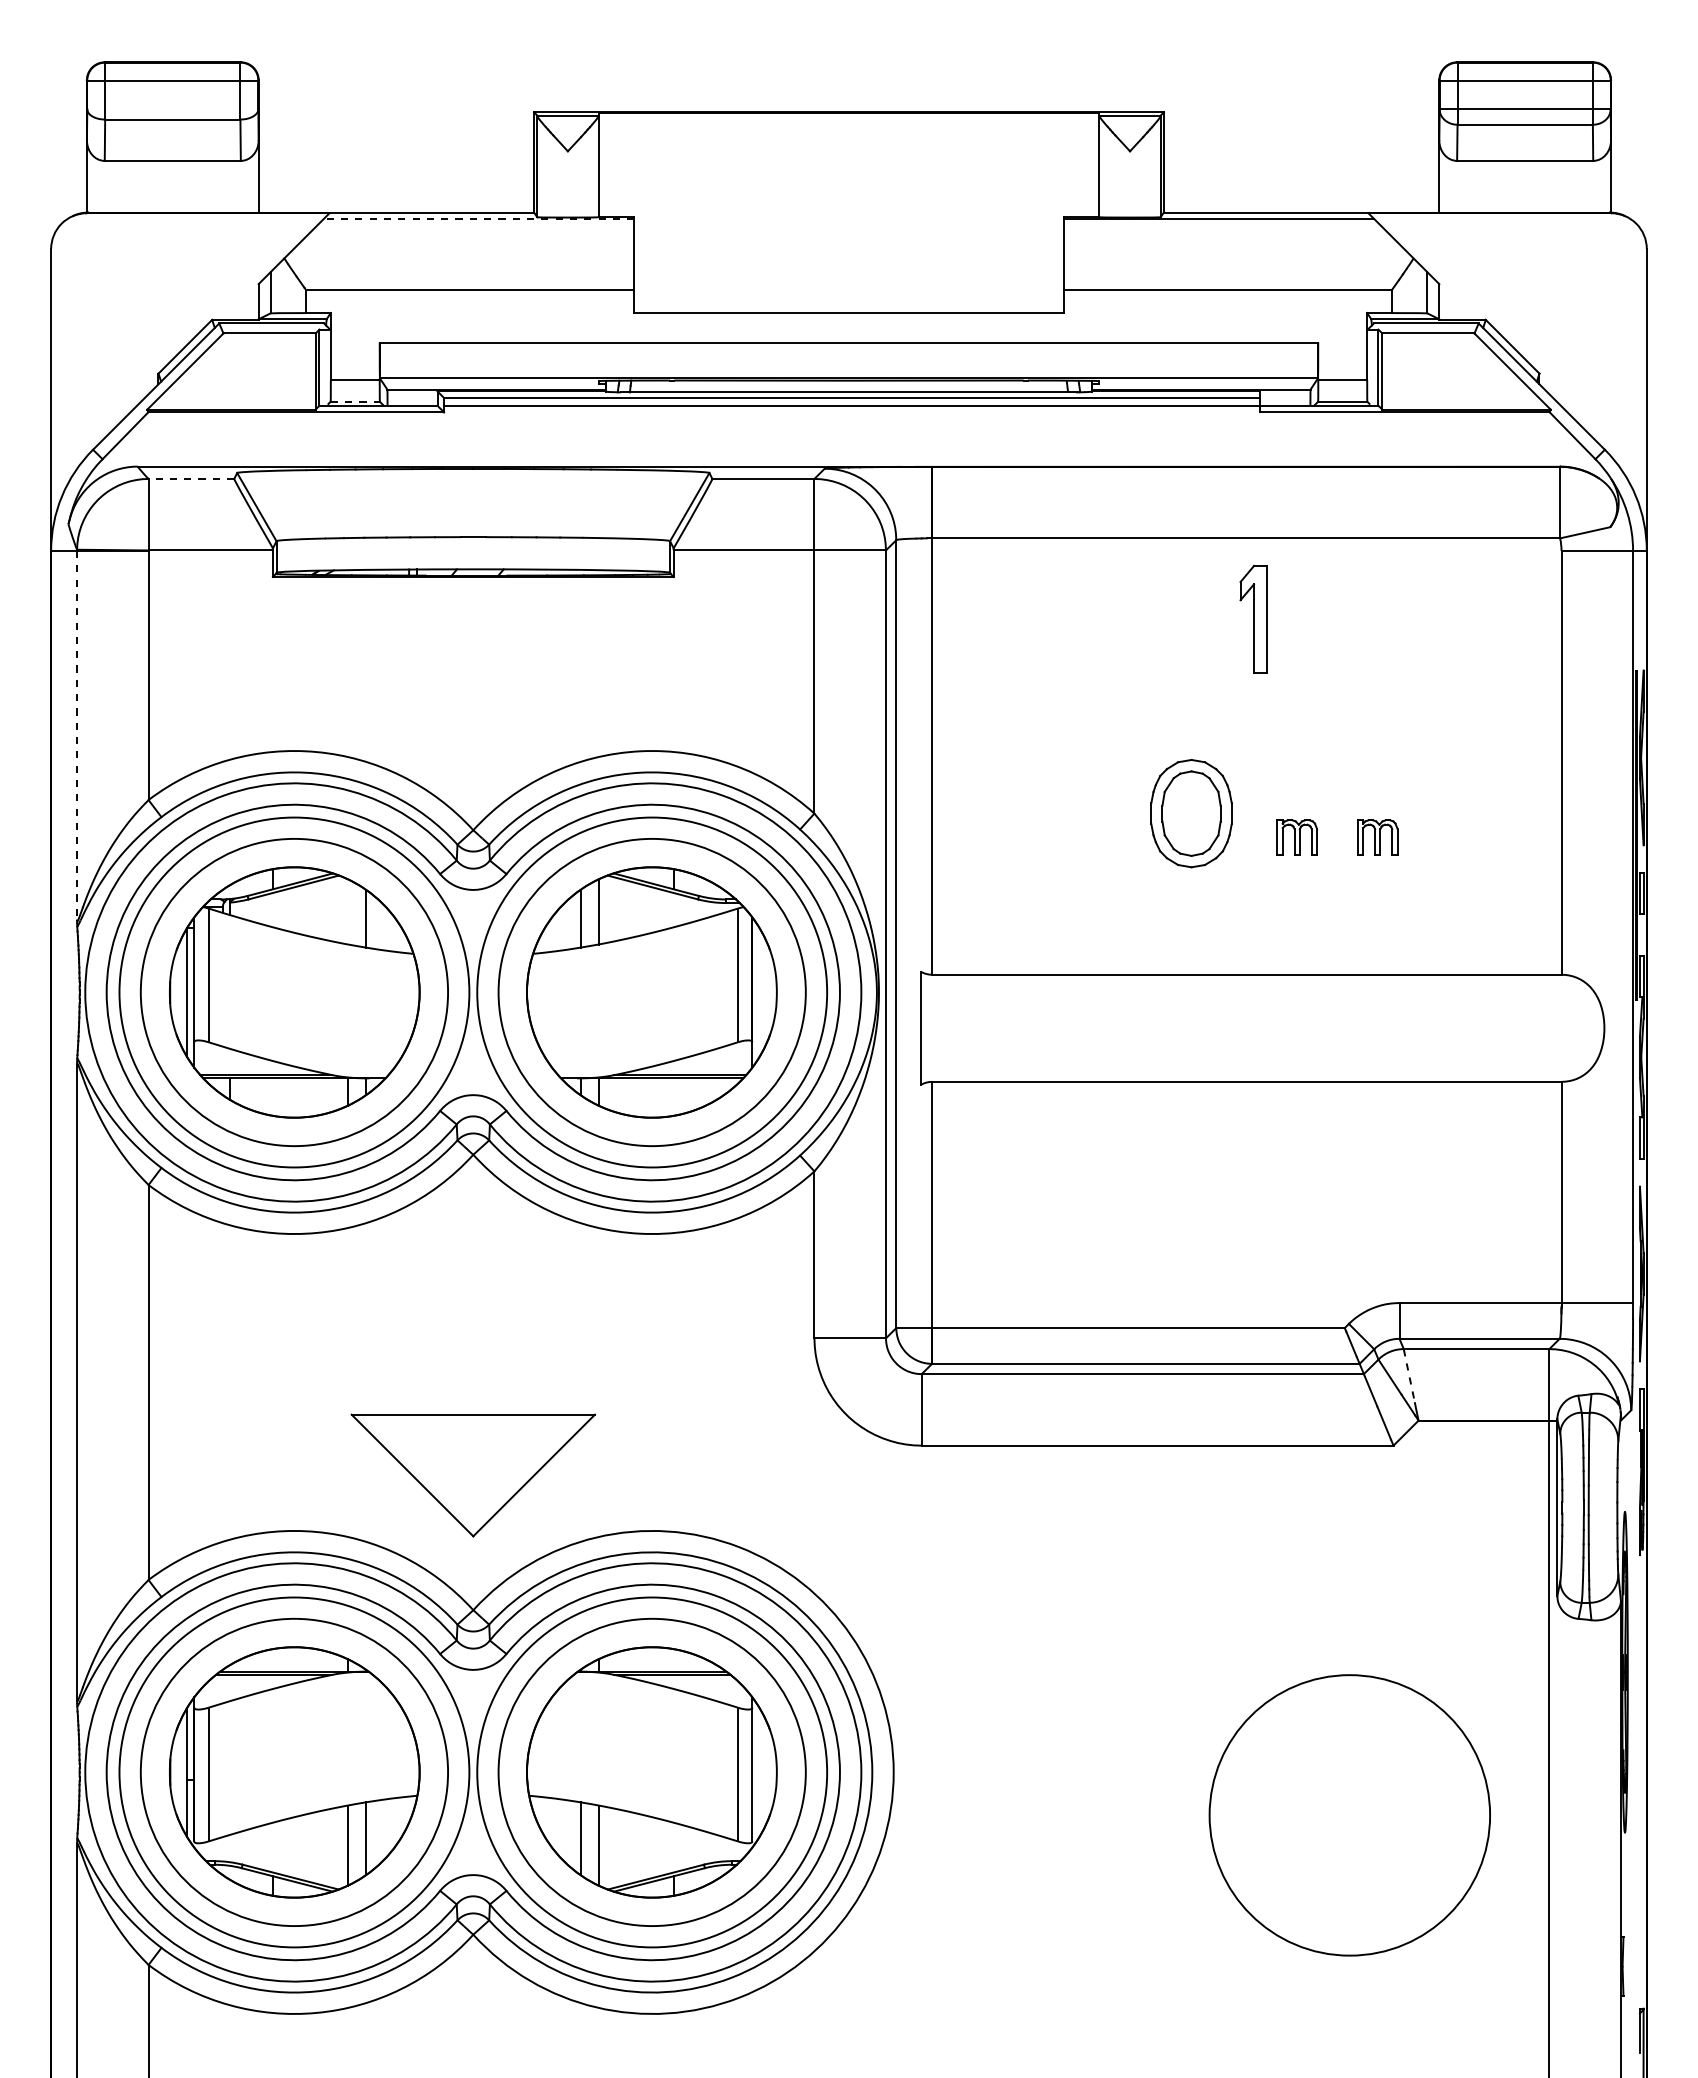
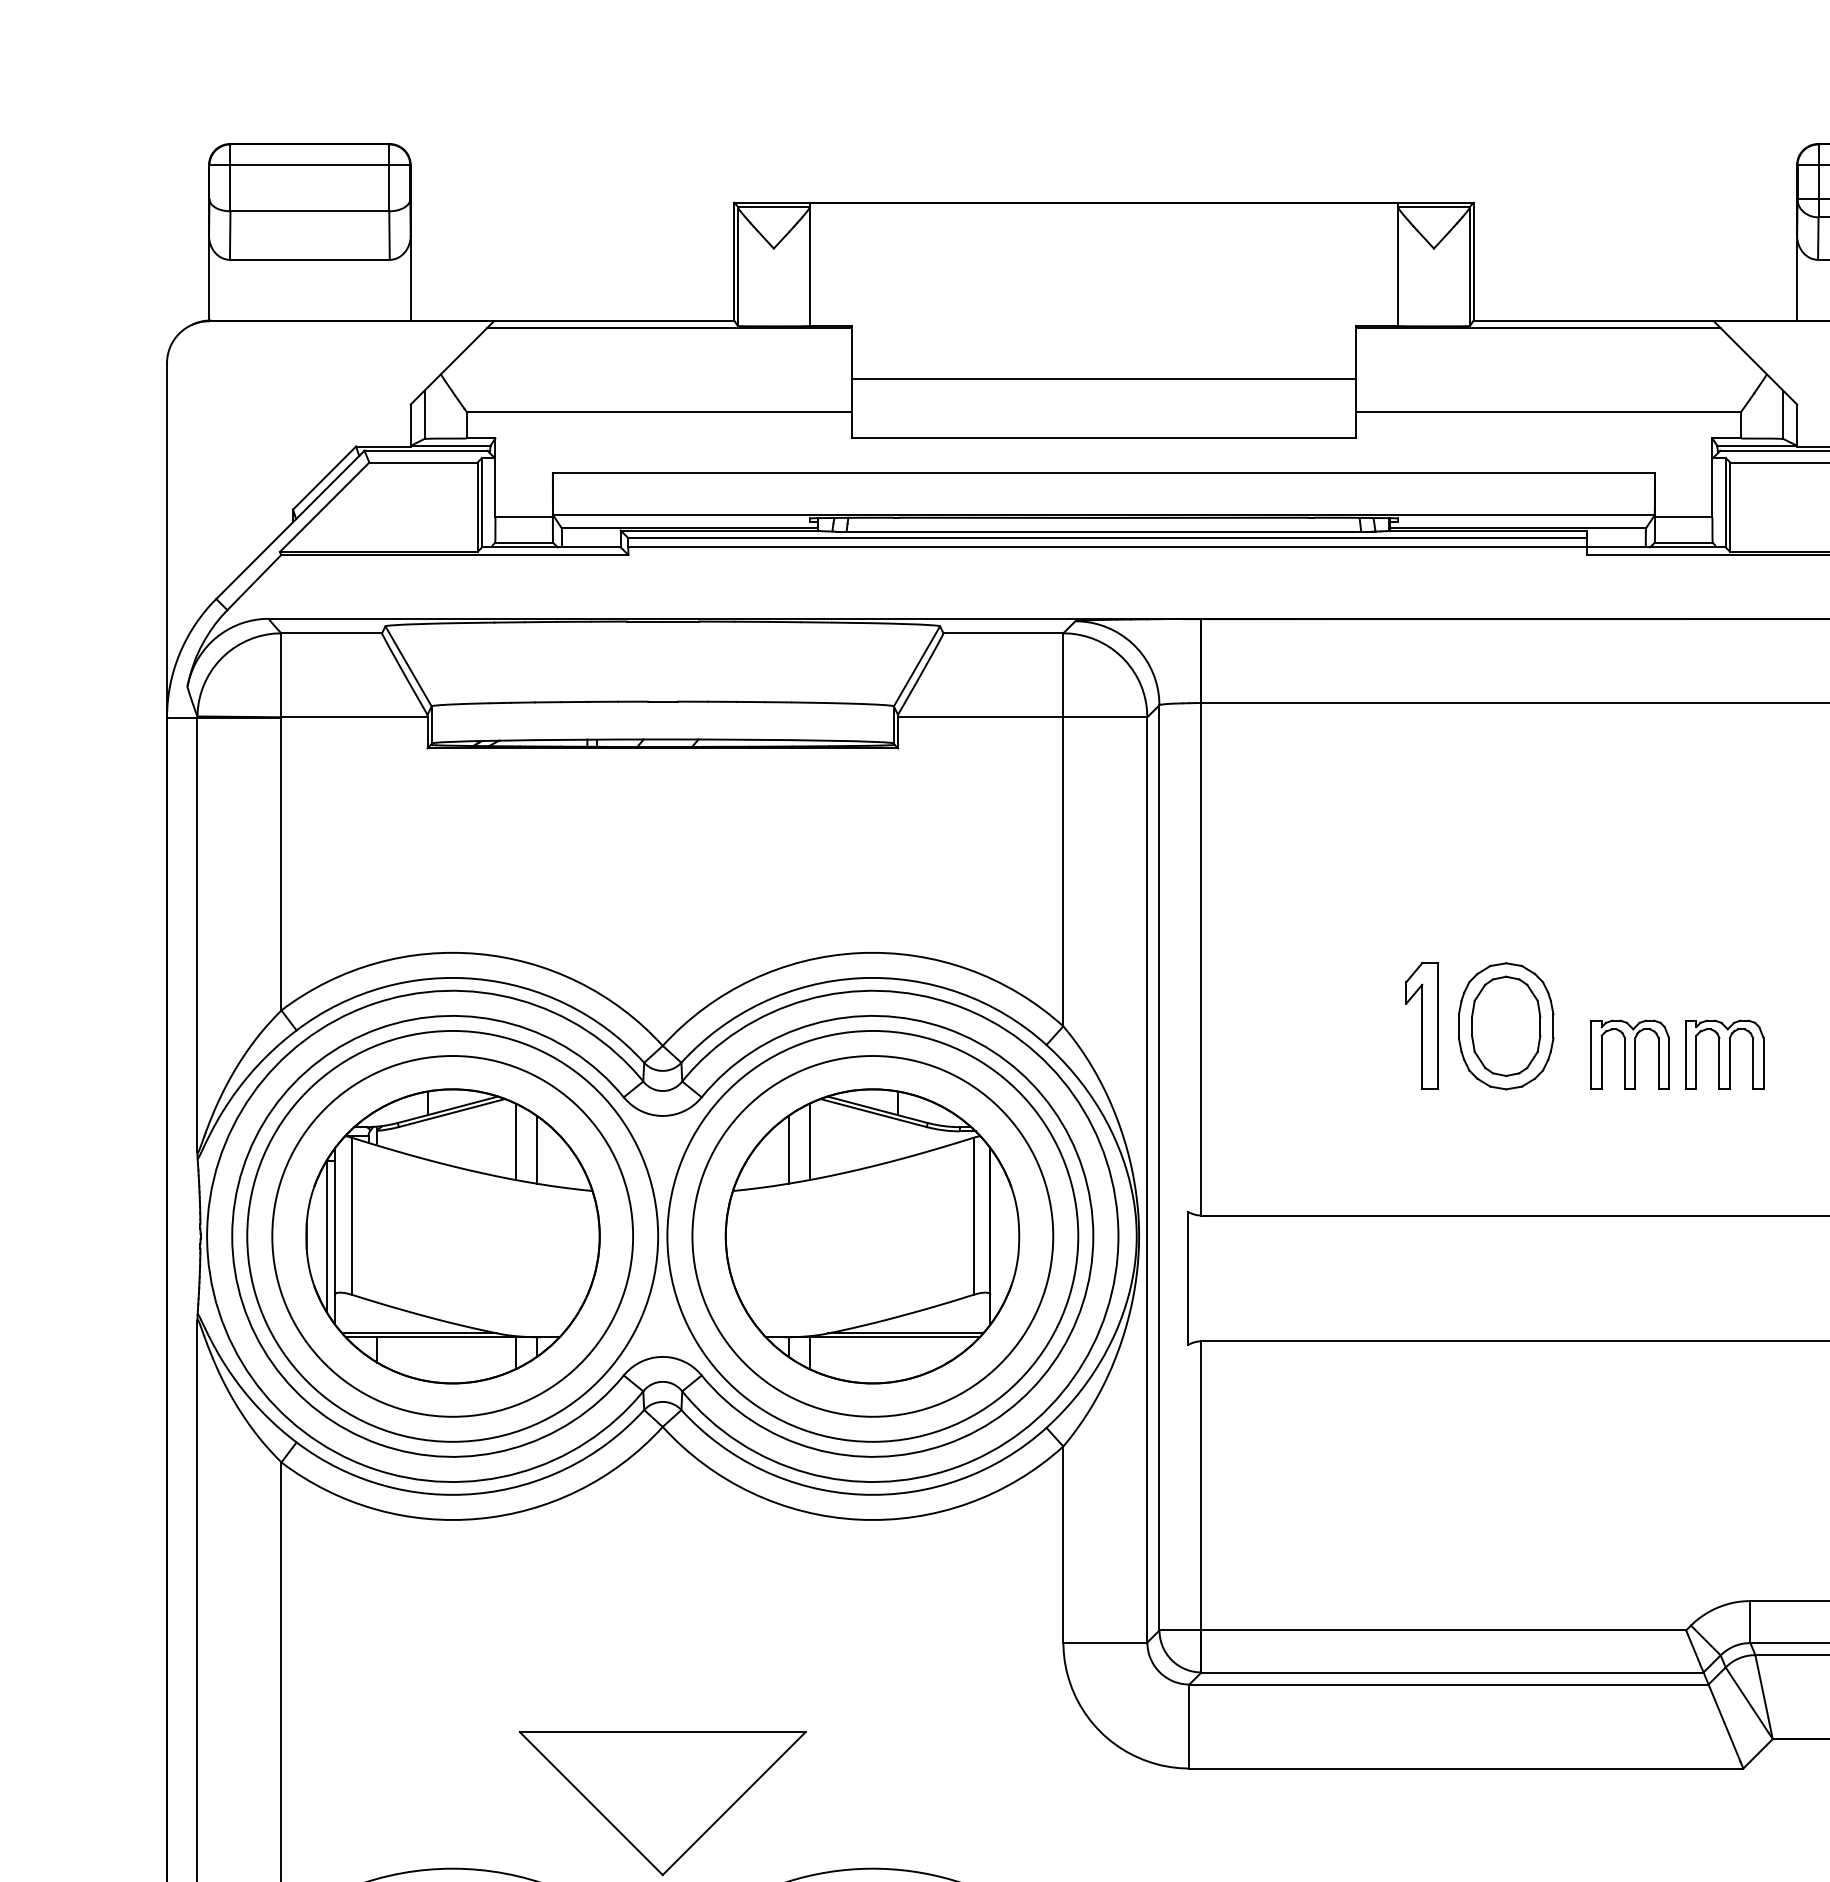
line: (478, 218) -> (668, 327), dashed -> solid
line: (848, 262) -> (1103, 379), added
line: (355, 401) -> (524, 542), dashed -> solid
line: (191, 478) -> (331, 632), dashed -> solid
part: (1253, 619) -> (1421, 1026), moved
line: (77, 735) -> (197, 934), dashed -> solid
part: (1297, 837) -> (1630, 1054), size x1.67
part: (1377, 837) -> (1724, 1054), size x1.67
line: (348, 911) -> (516, 1141), added
line: (1409, 1375) -> (1762, 1686), dashed -> solid

